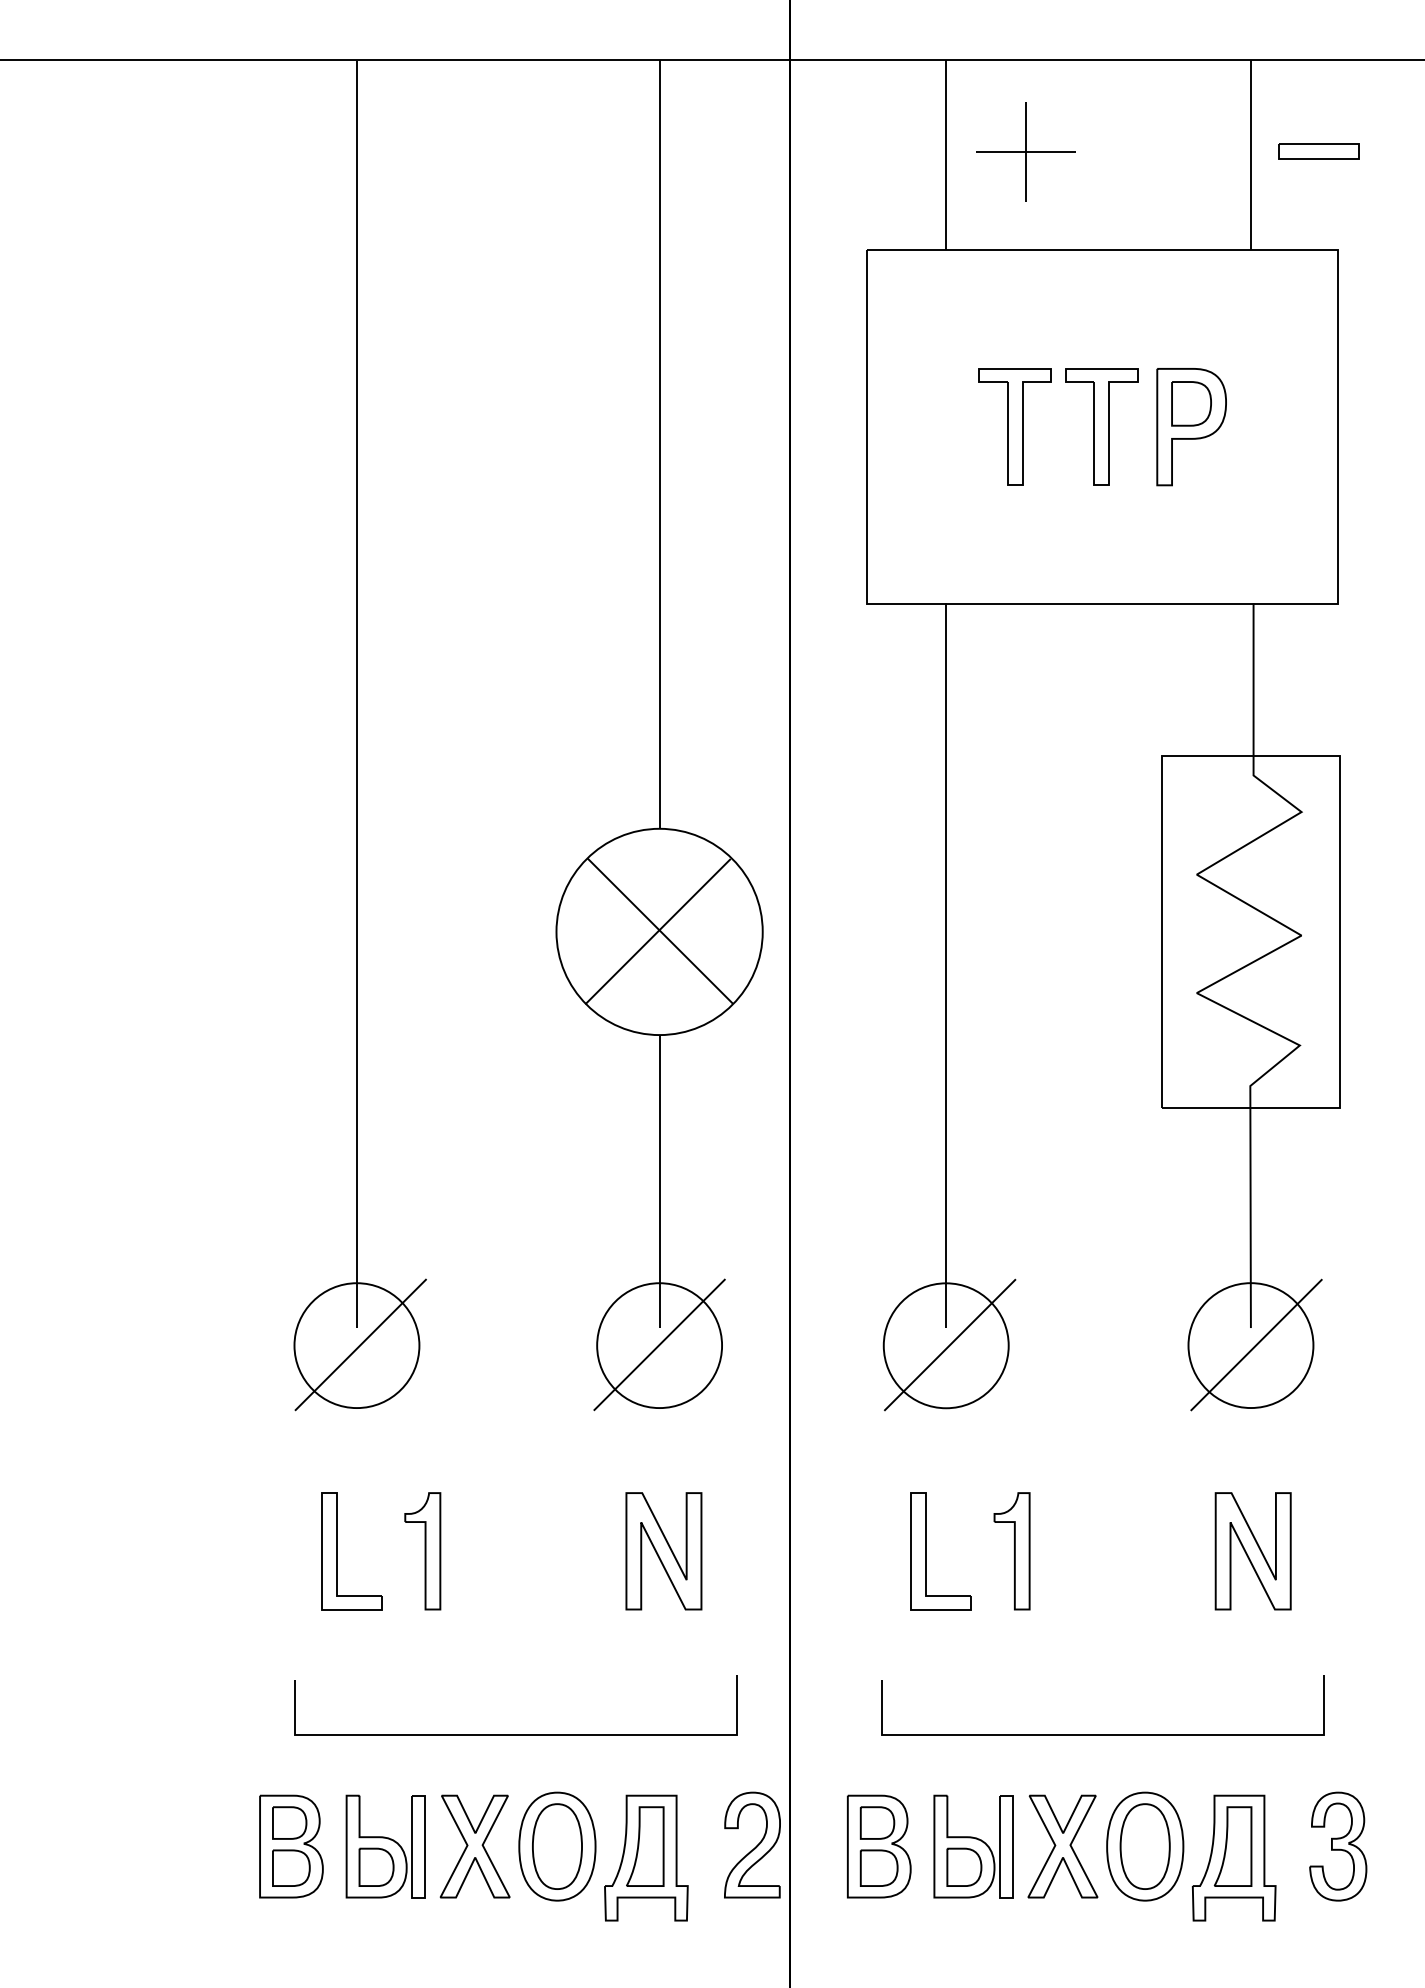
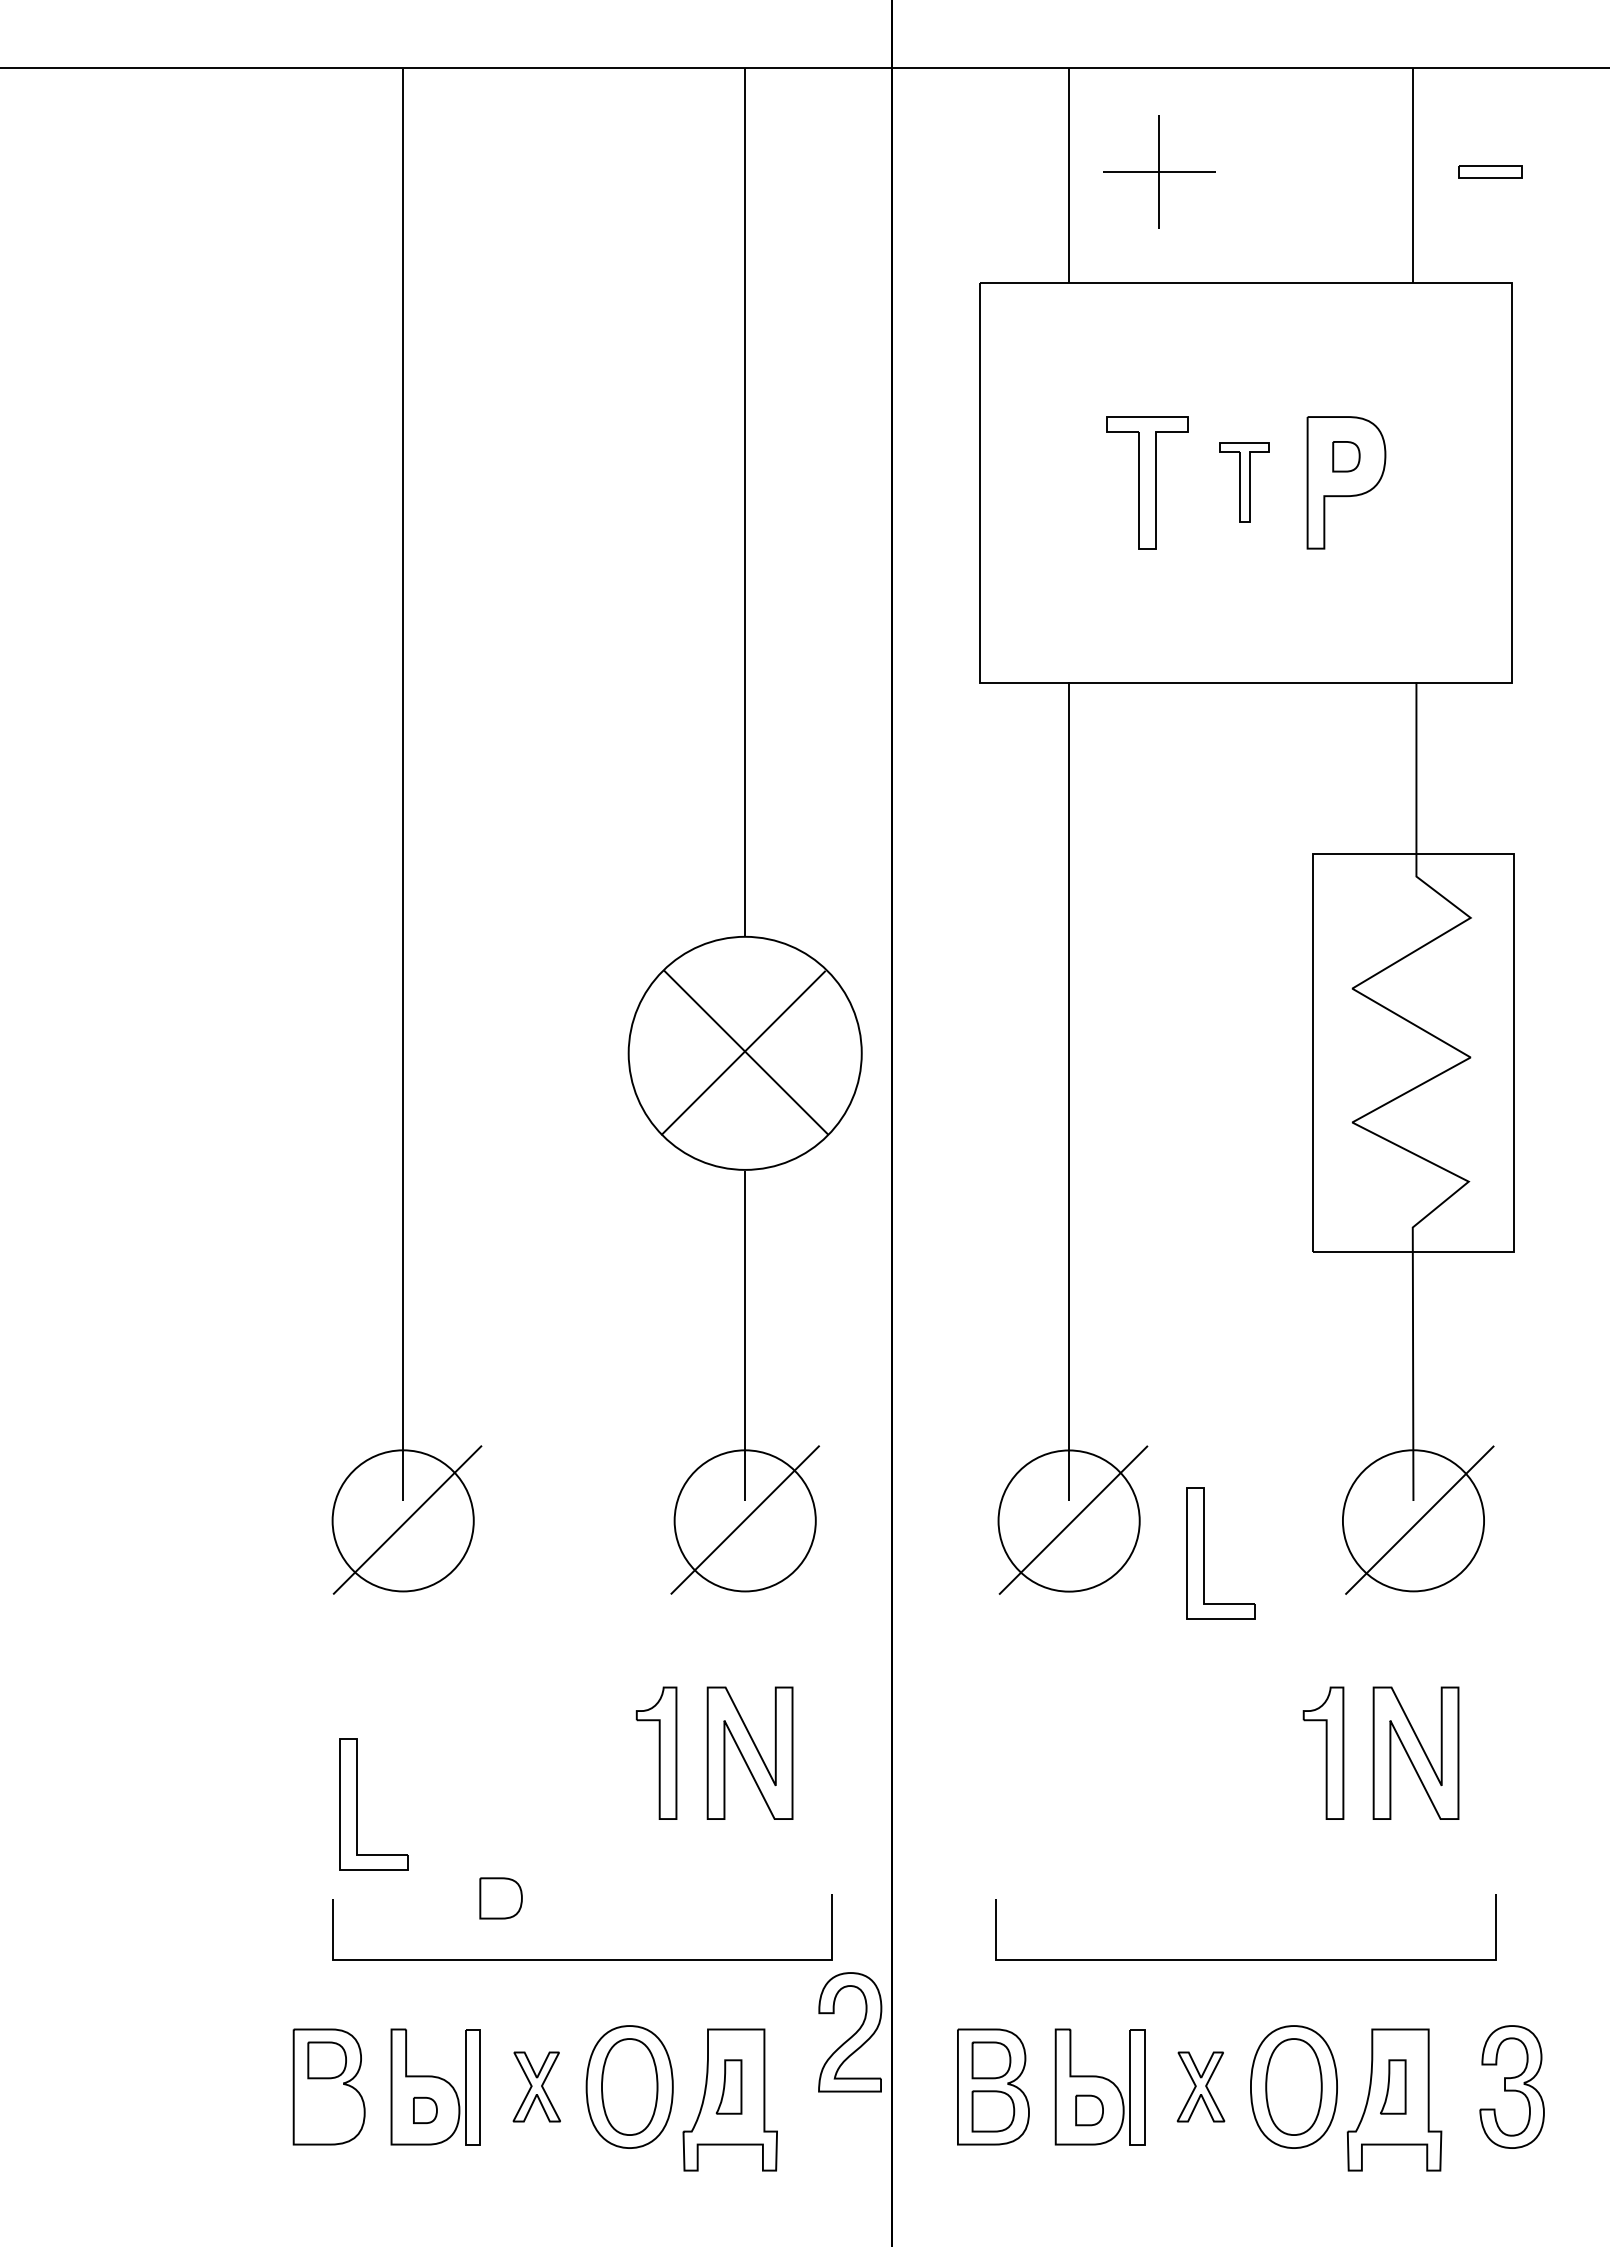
part: (1319, 151) -> (1490, 171), size x0.7
part: (1191, 403) -> (1346, 456), size x0.6
part: (1101, 426) -> (1244, 482), size x0.6
part: (422, 1550) -> (656, 1752), moved
part: (1012, 1550) -> (1323, 1752), moved
part: (336, 1551) -> (357, 1804), moved
part: (926, 1551) -> (1204, 1553), moved
part: (752, 1845) -> (850, 2032), moved
part: (474, 1846) -> (536, 2086), size x0.6
part: (644, 1846) -> (728, 2086), size x0.6
part: (1062, 1846) -> (1200, 2086), size x0.6
part: (1232, 1846) -> (1392, 2086), size x0.6
part: (376, 1867) -> (425, 2110), size x0.6
part: (964, 1867) -> (1089, 2110), size x0.7
part: (290, 1868) -> (500, 1898), moved

